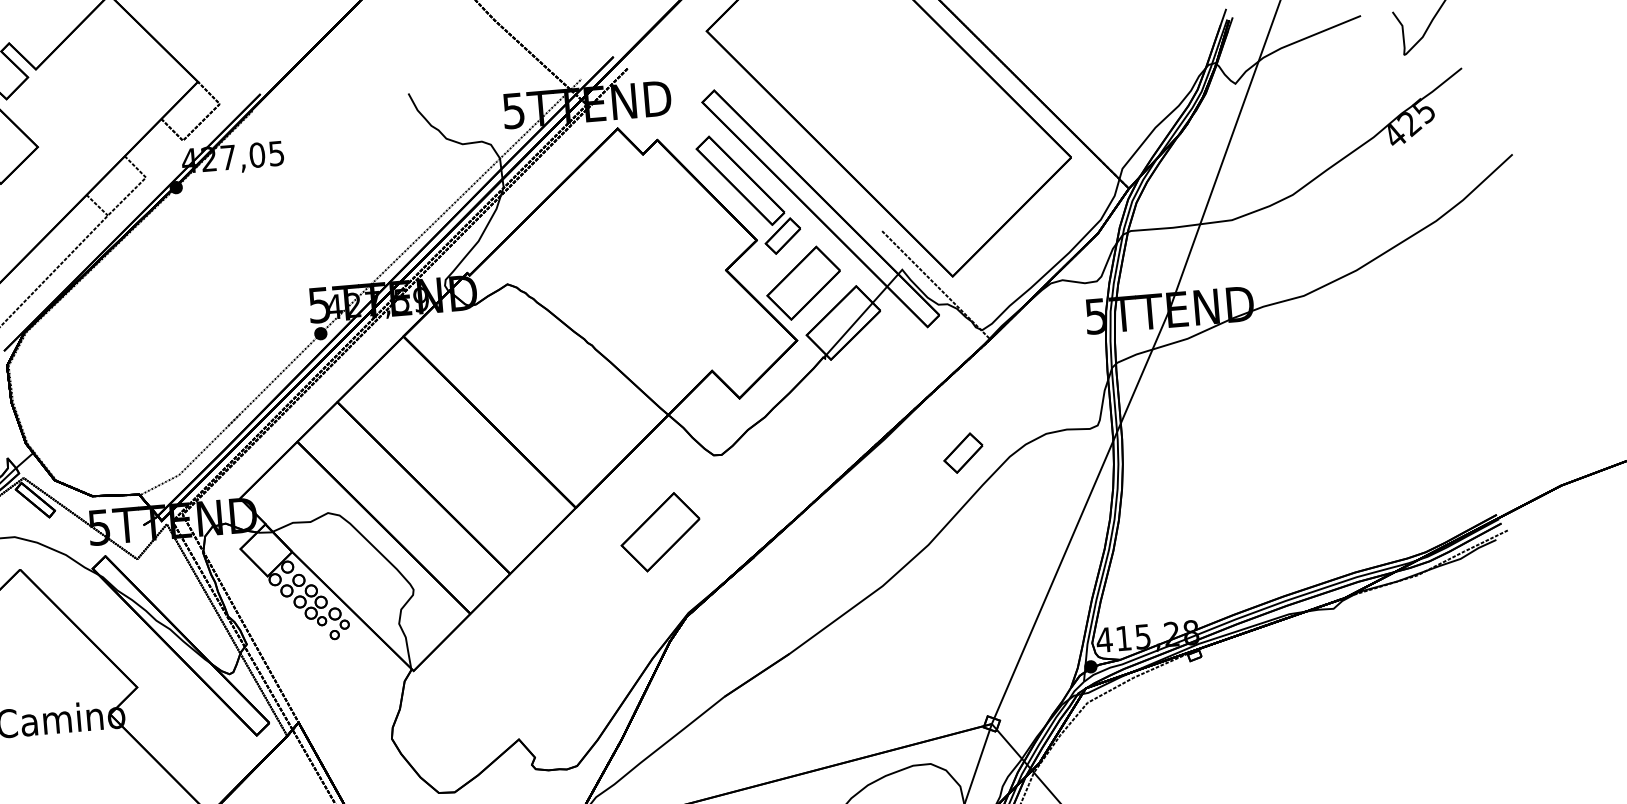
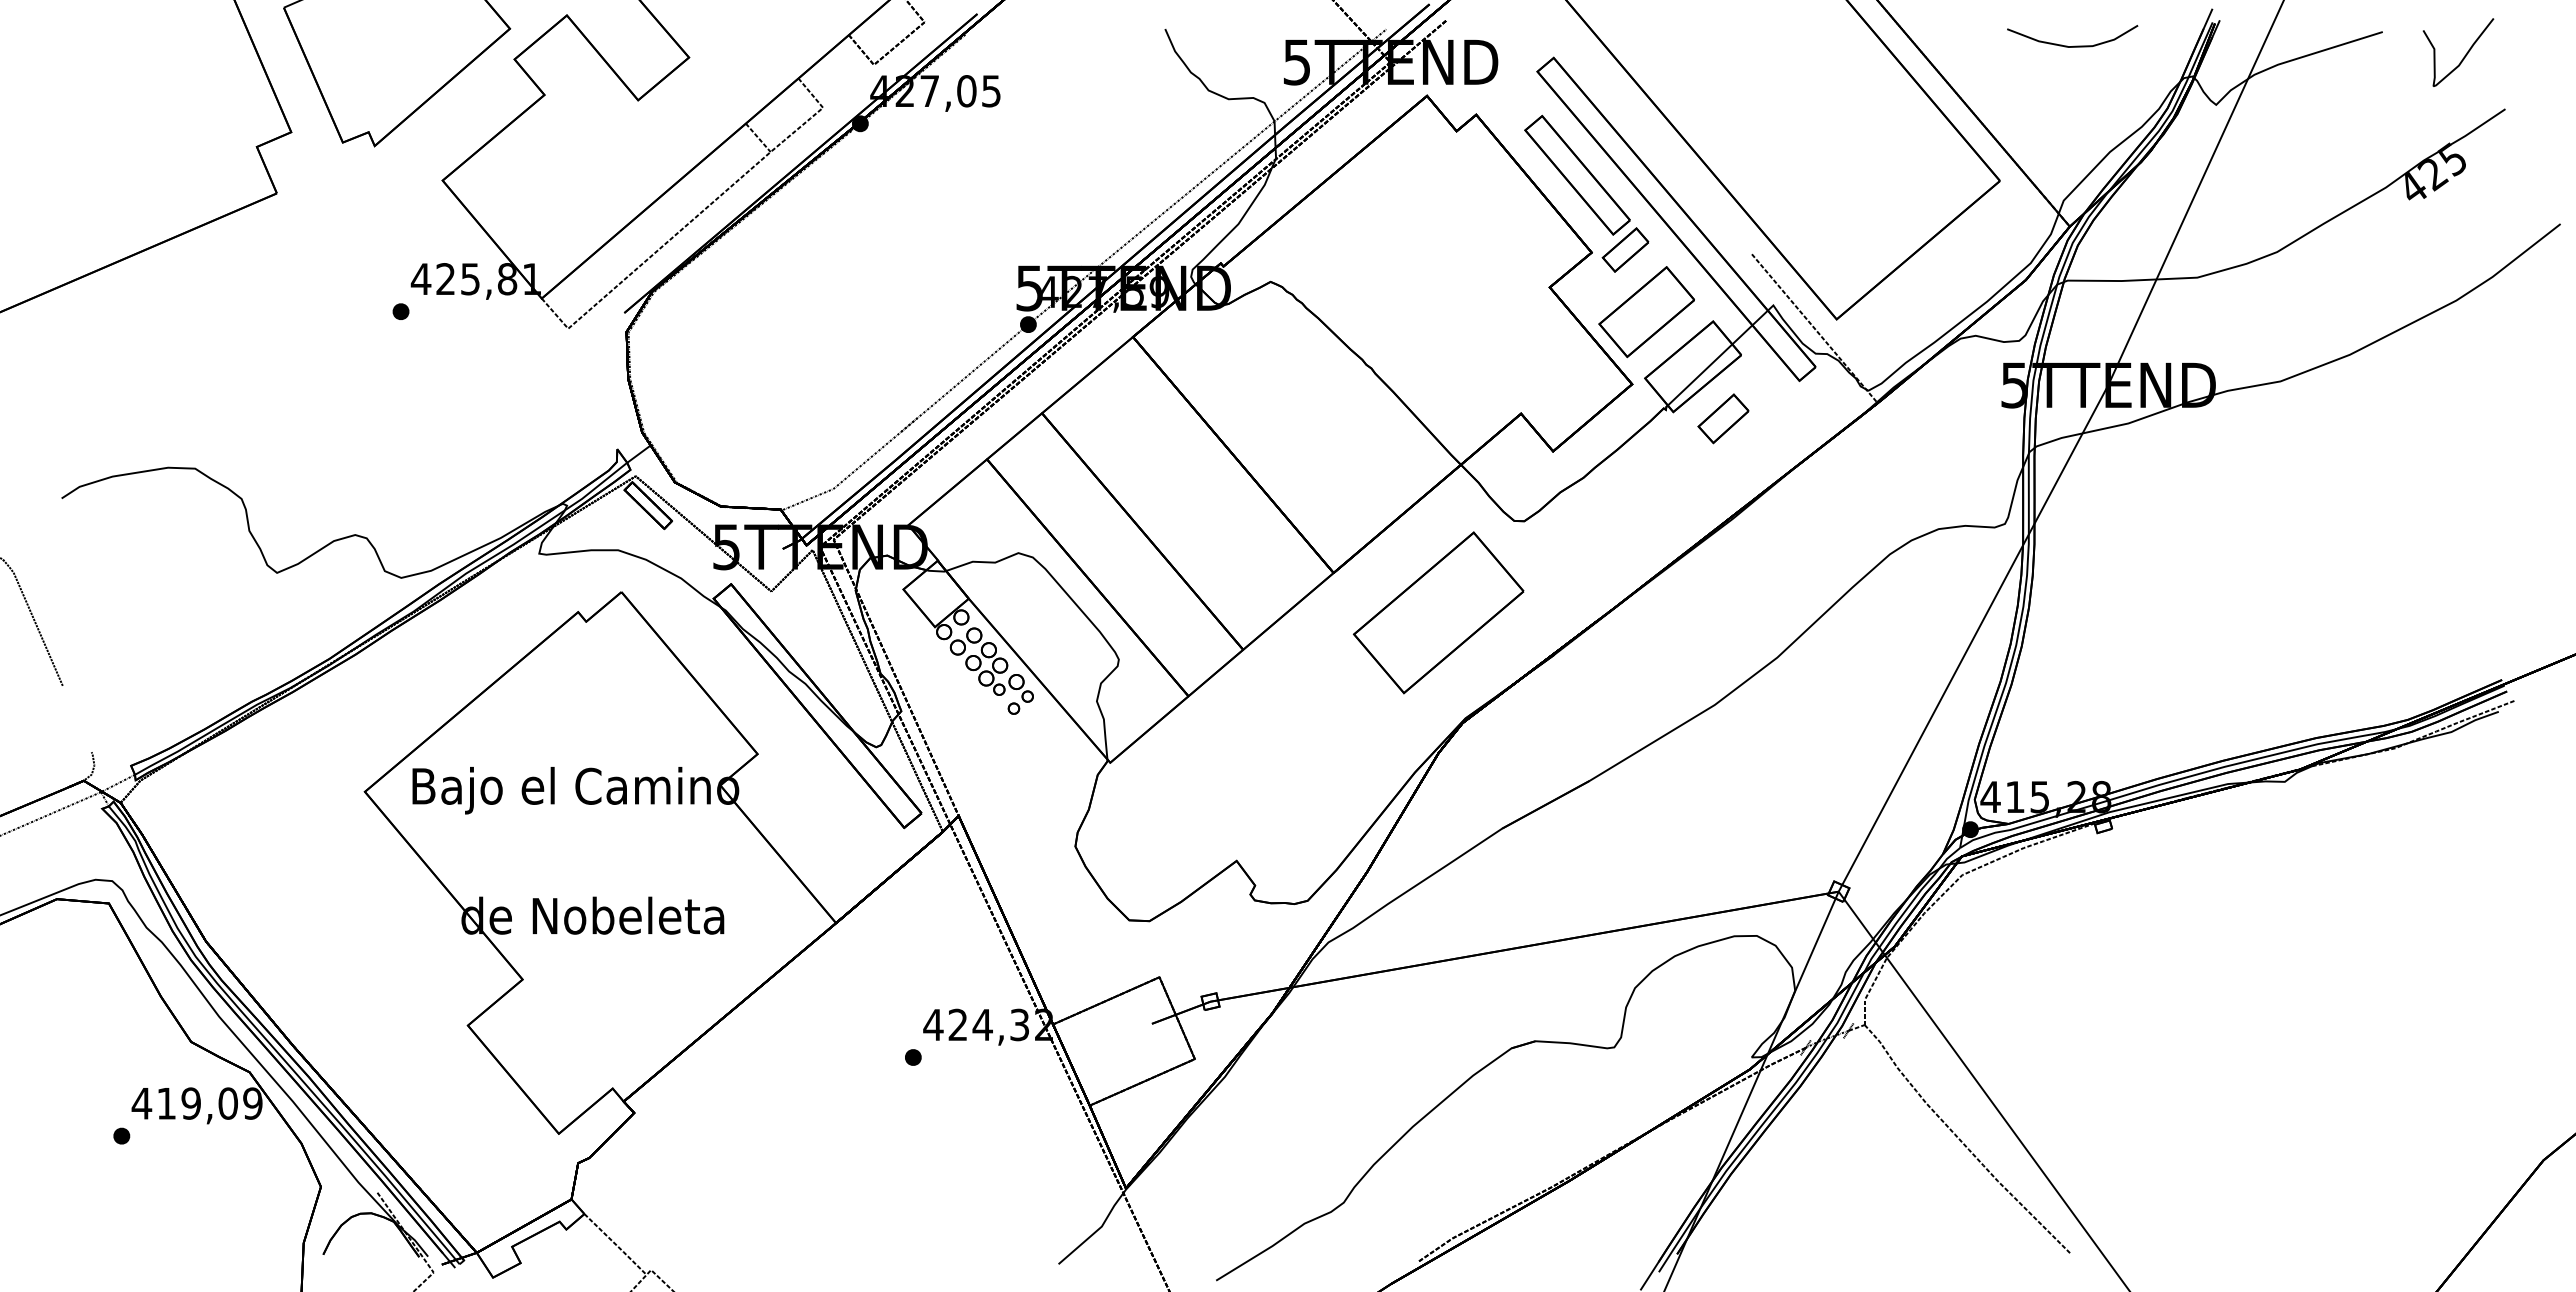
curve: (1120, 46) -> (2074, 45), added
part: (963, 452) -> (1723, 418), moved
part: (660, 531) -> (1438, 612), size x1.67

